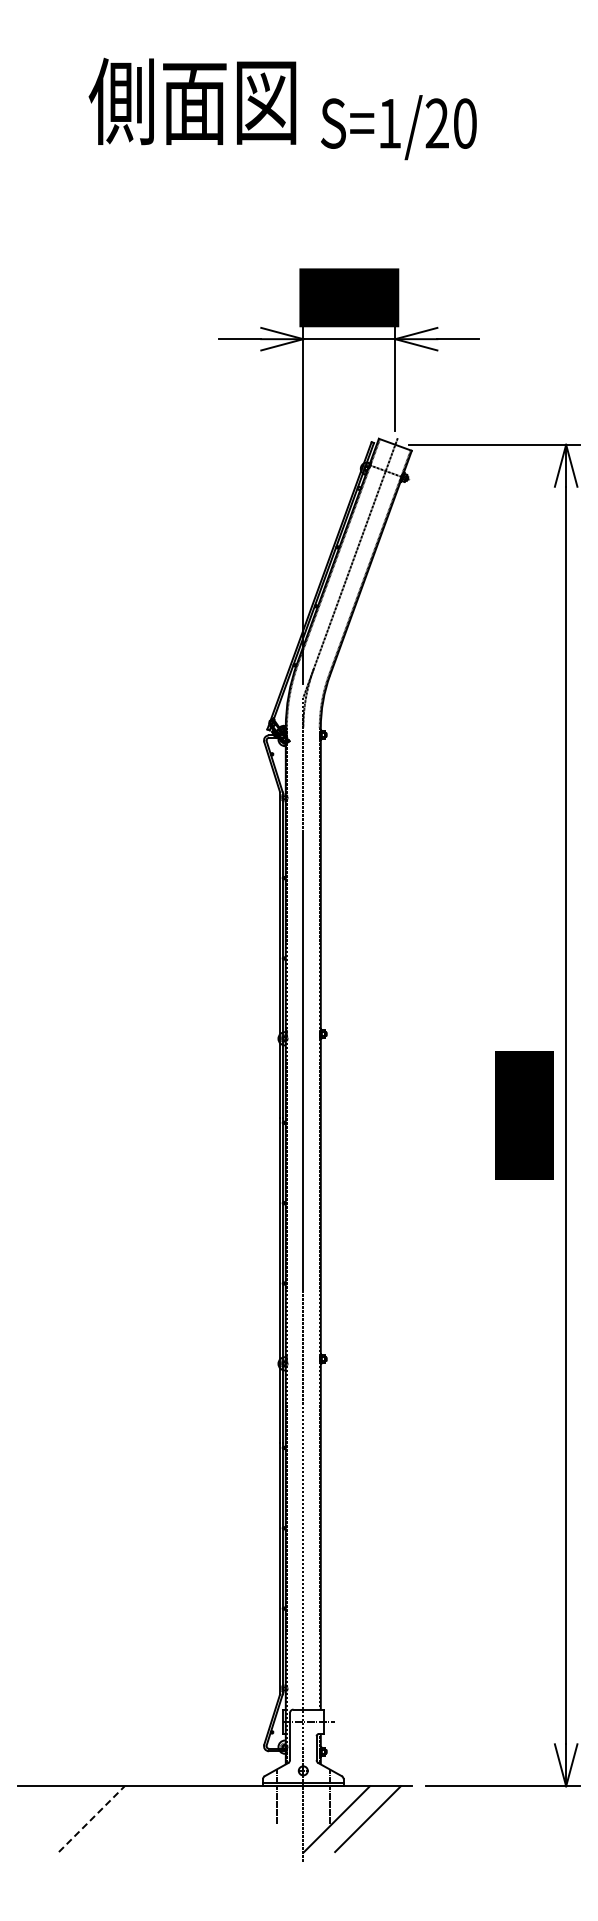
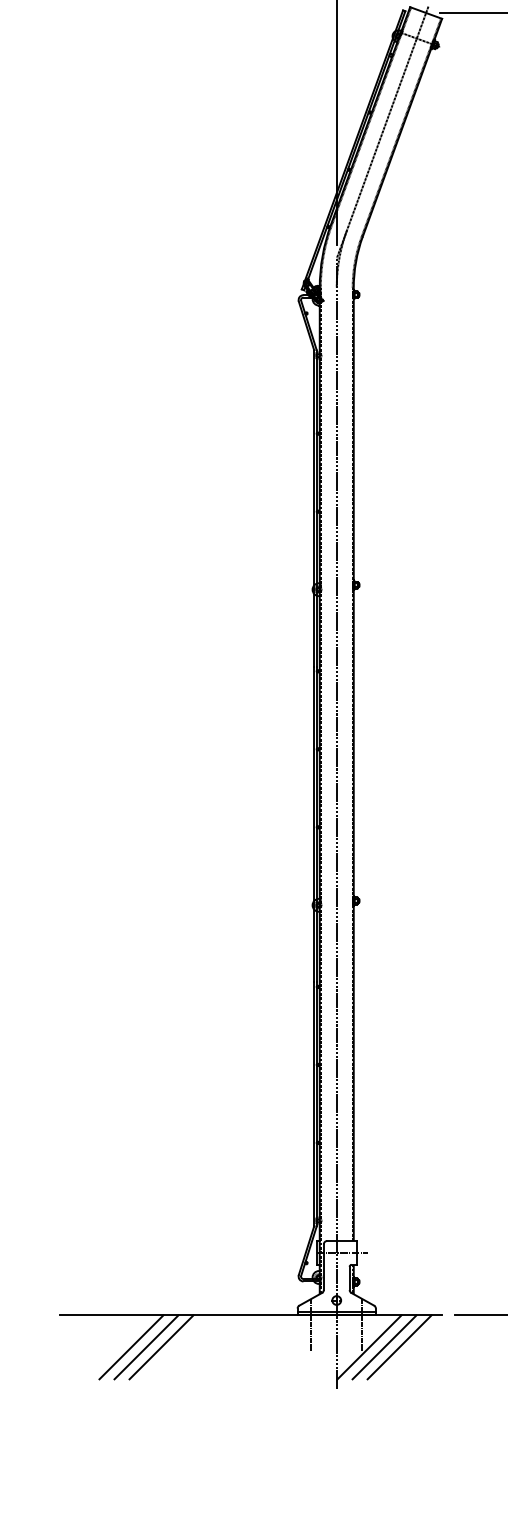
line: (92, 1818) -> (132, 1346), dashed -> solid
line: (107, 1819) -> (146, 1347), added
line: (122, 1819) -> (161, 1347), added
line: (352, 1819) -> (384, 1347), added

